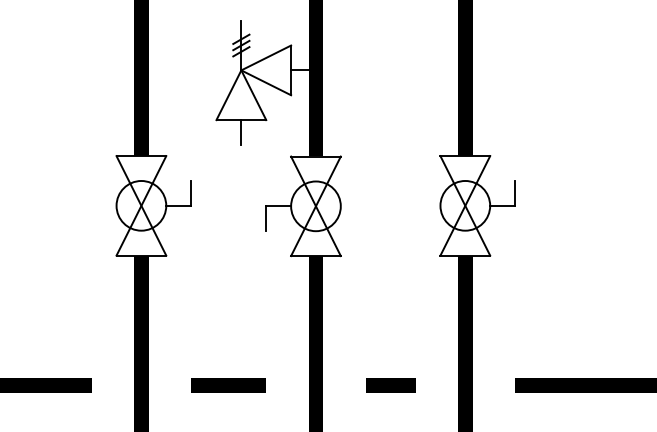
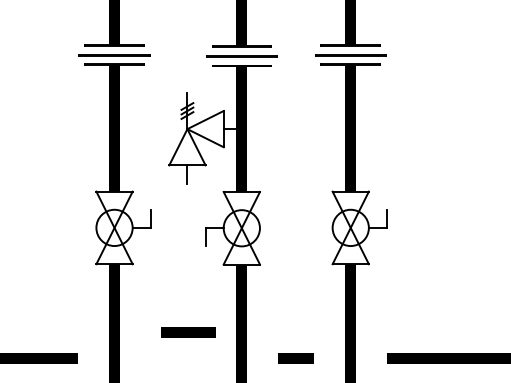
line: (229, 384) -> (188, 332), moved

